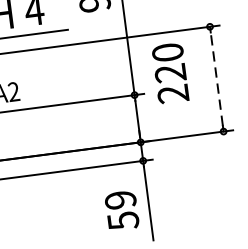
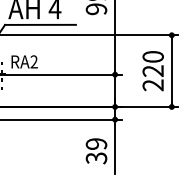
text: (169, 74) -> (152, 71), moved
line: (216, 79) -> (171, 71), dashed -> solid
text: (121, 219) -> (95, 157), 59 -> 39

